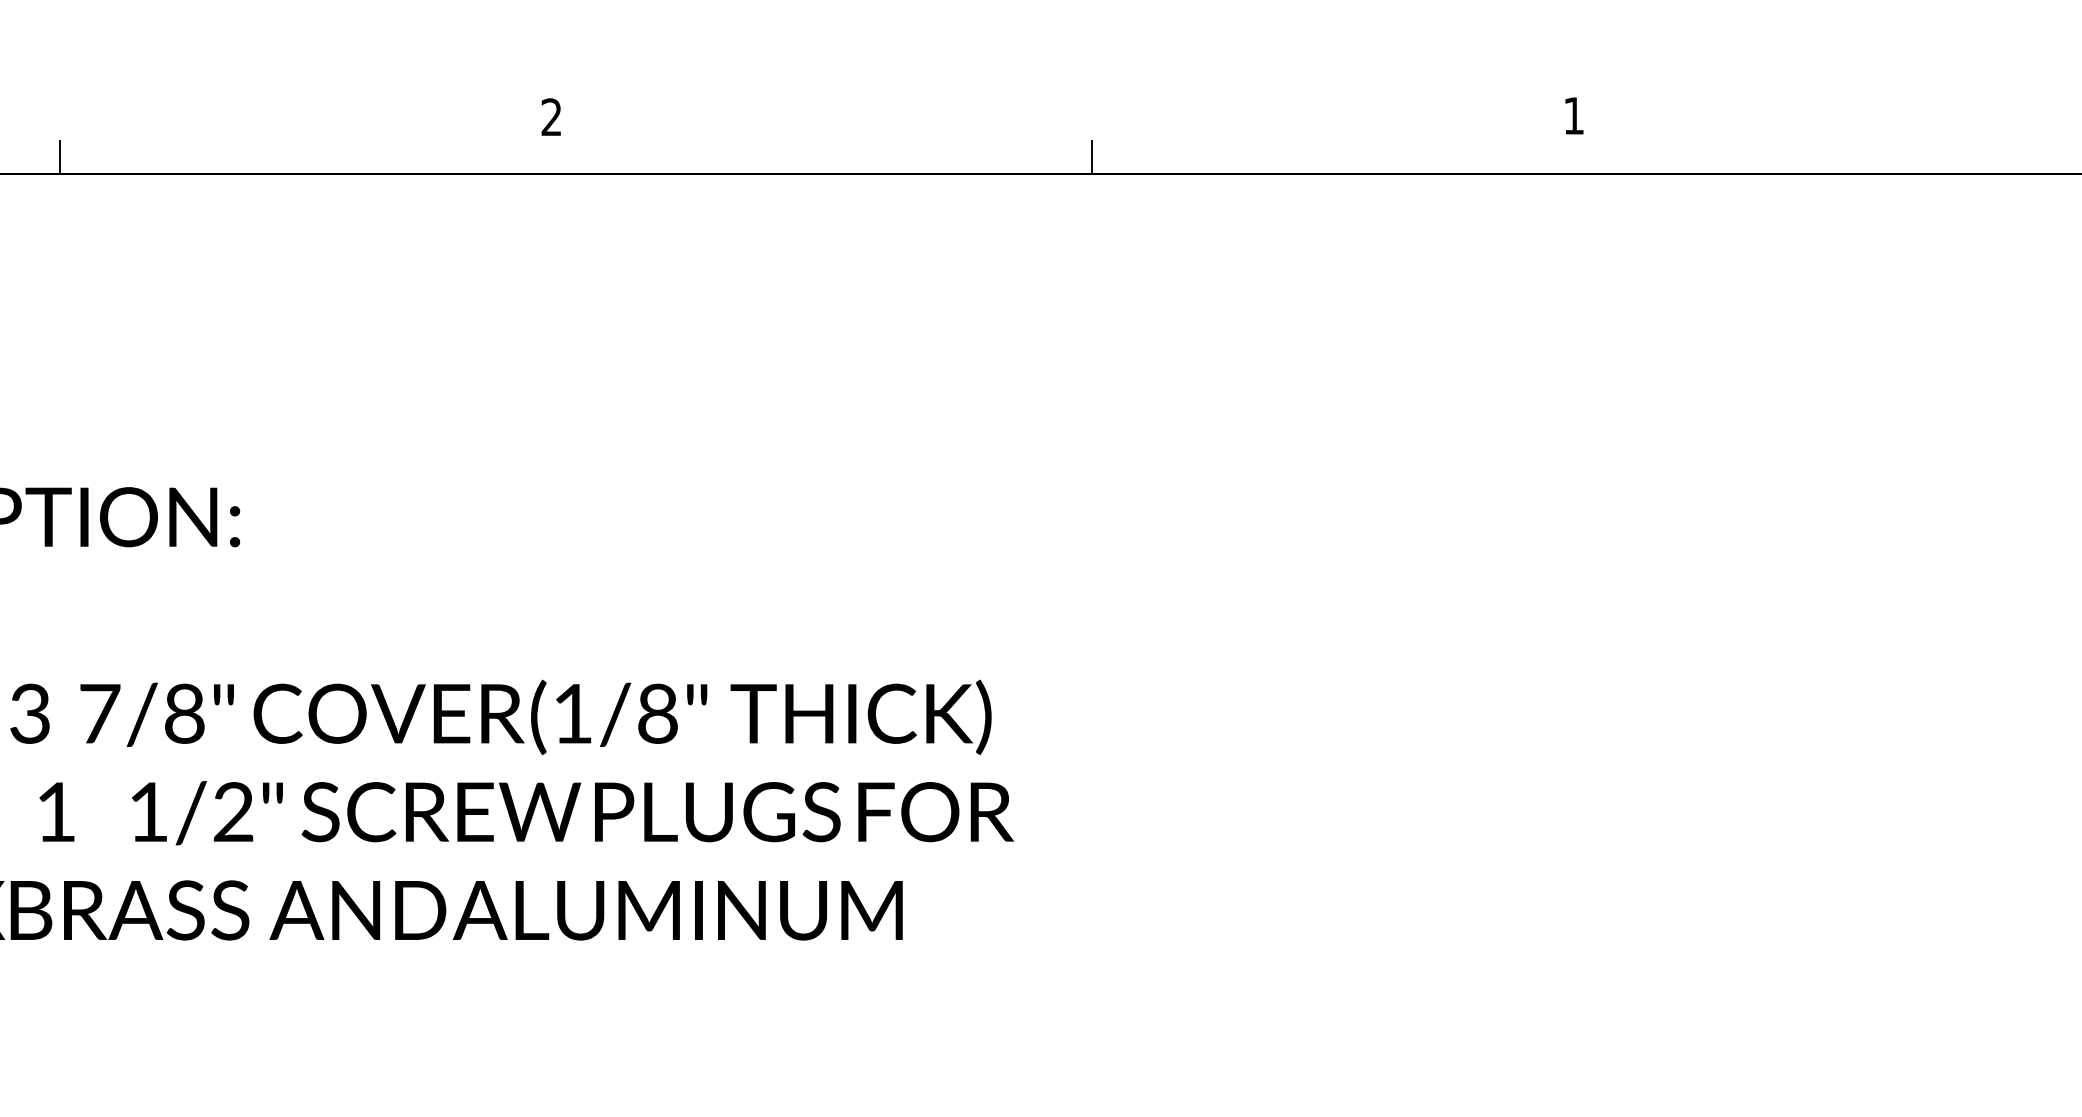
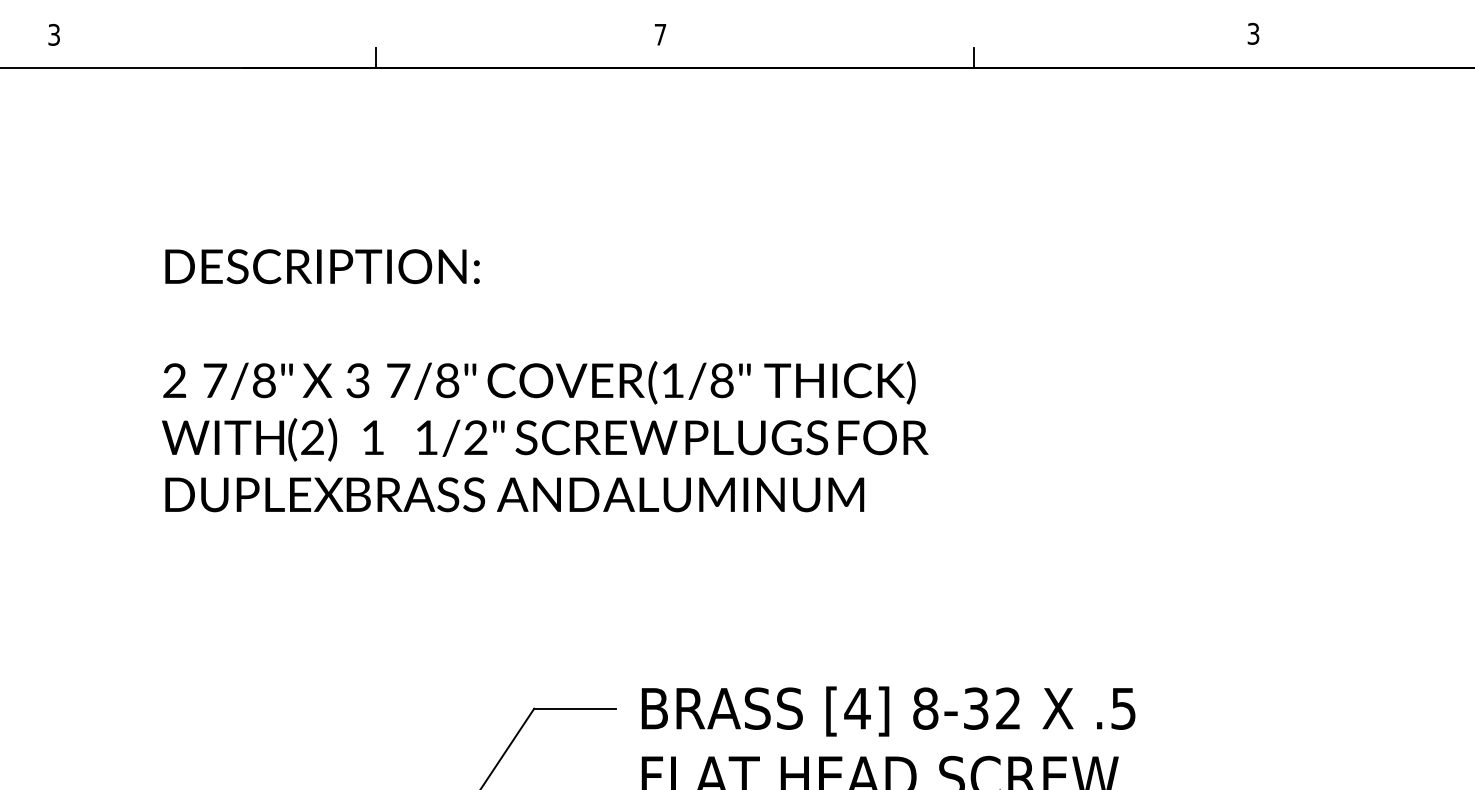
text: (1573, 115) -> (1253, 33), 1 -> 3
text: (551, 116) -> (660, 34), 2 -> 7

